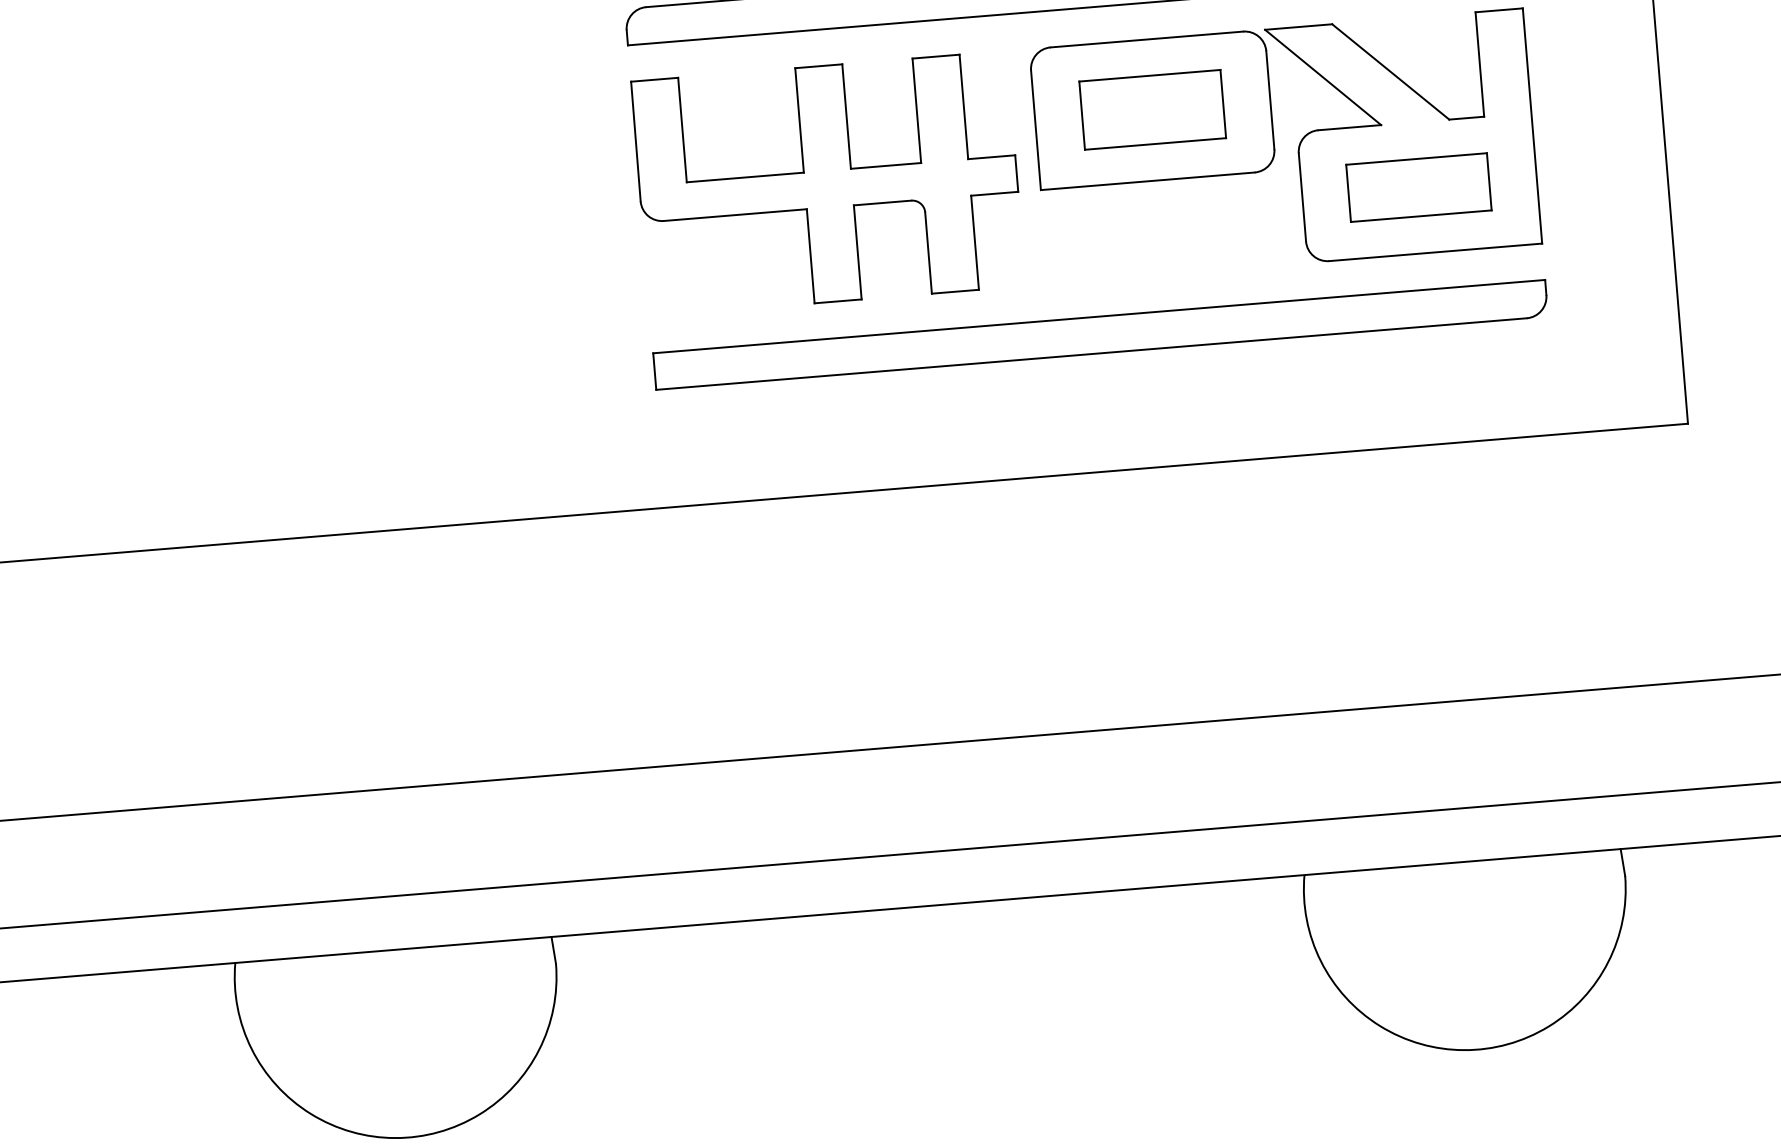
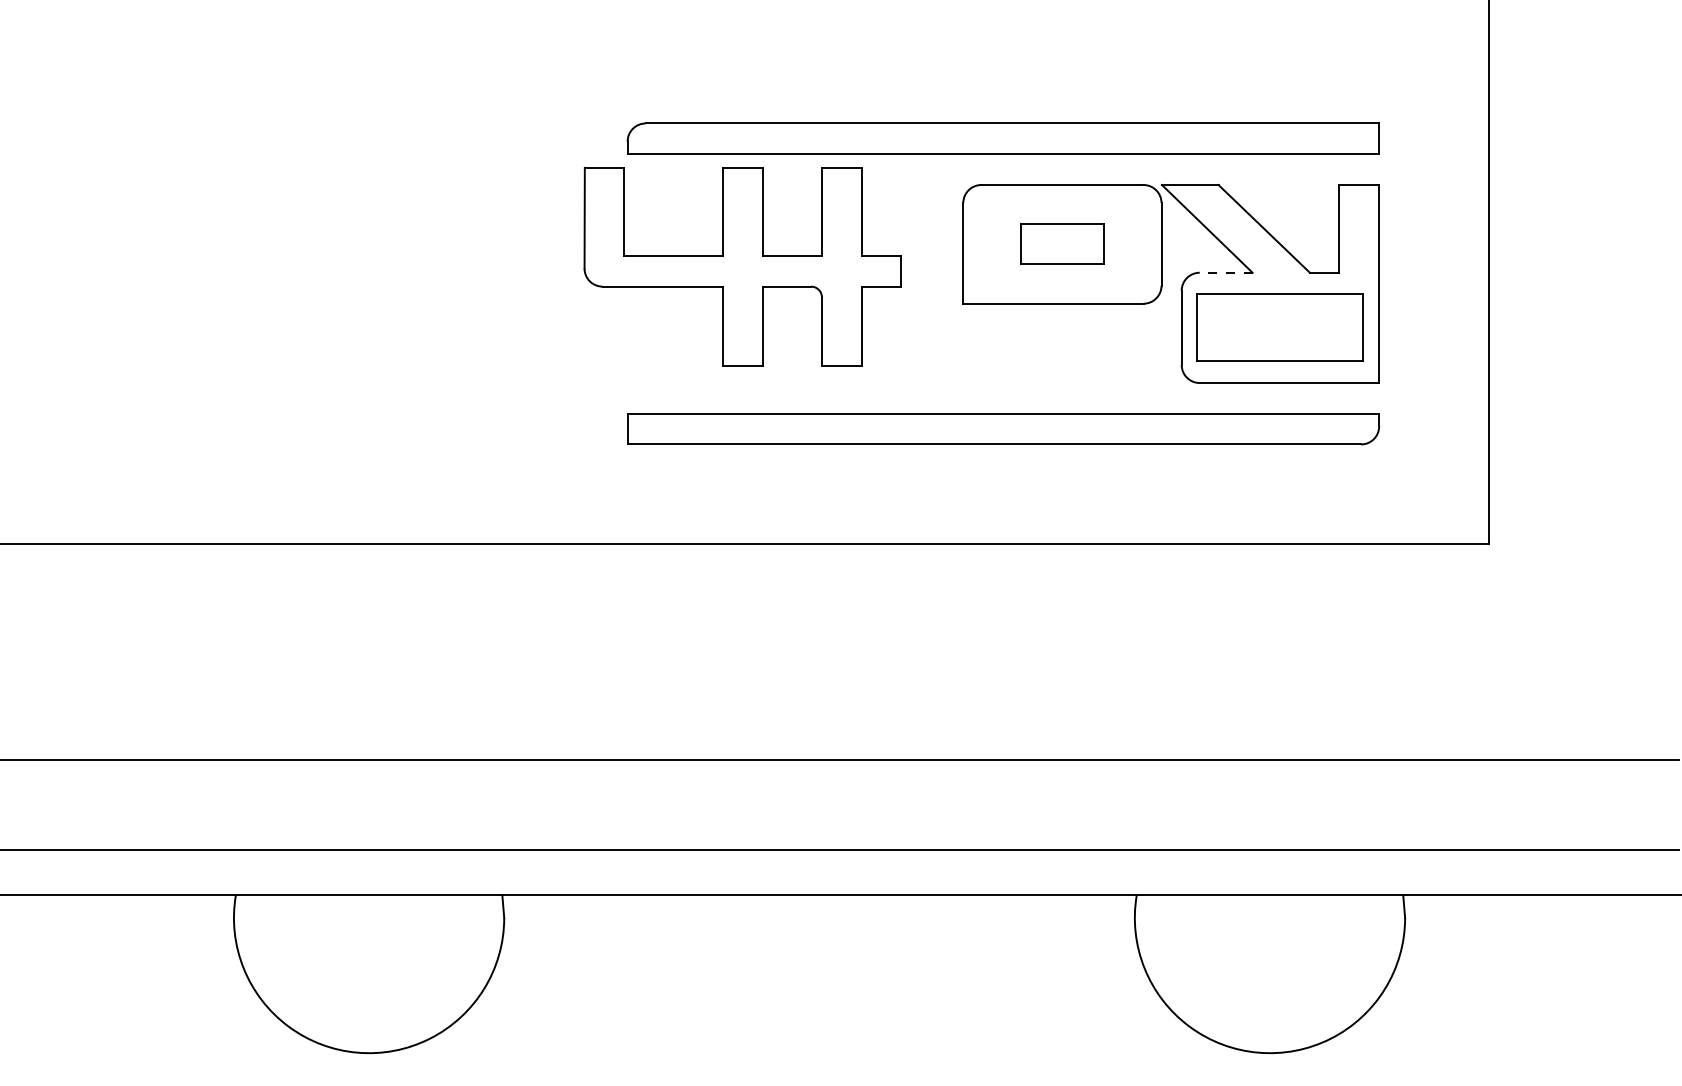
part: (1152, 110) -> (1062, 244), size x0.7
line: (1349, 127) -> (1225, 272), solid -> dashed
part: (827, 183) -> (742, 266), moved
part: (1418, 187) -> (1279, 327), size x1.4

